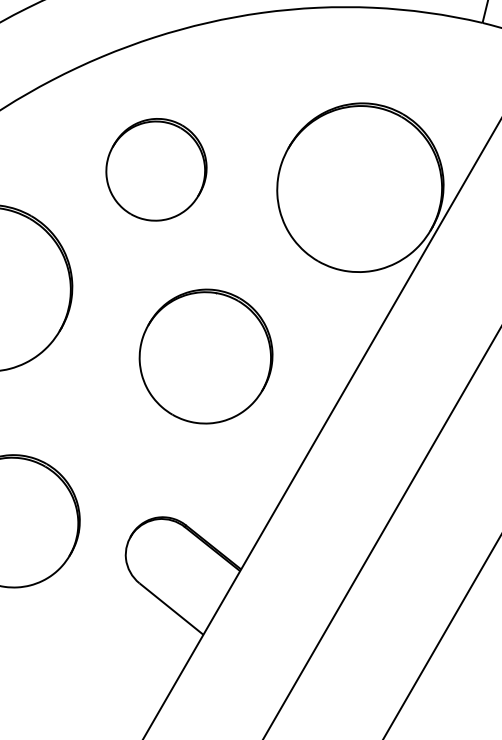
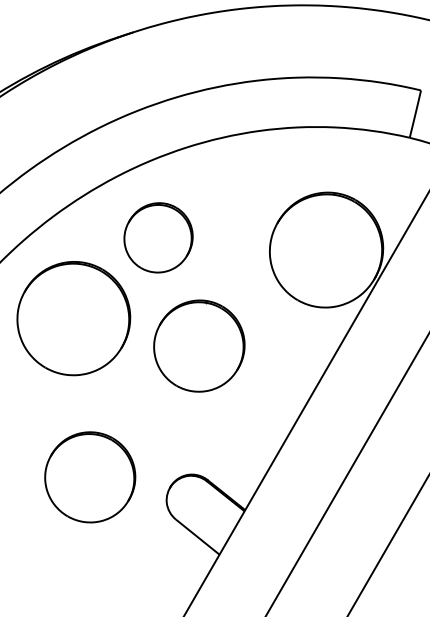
part: (156, 169) -> (158, 237), moved
part: (206, 355) -> (199, 345), moved

